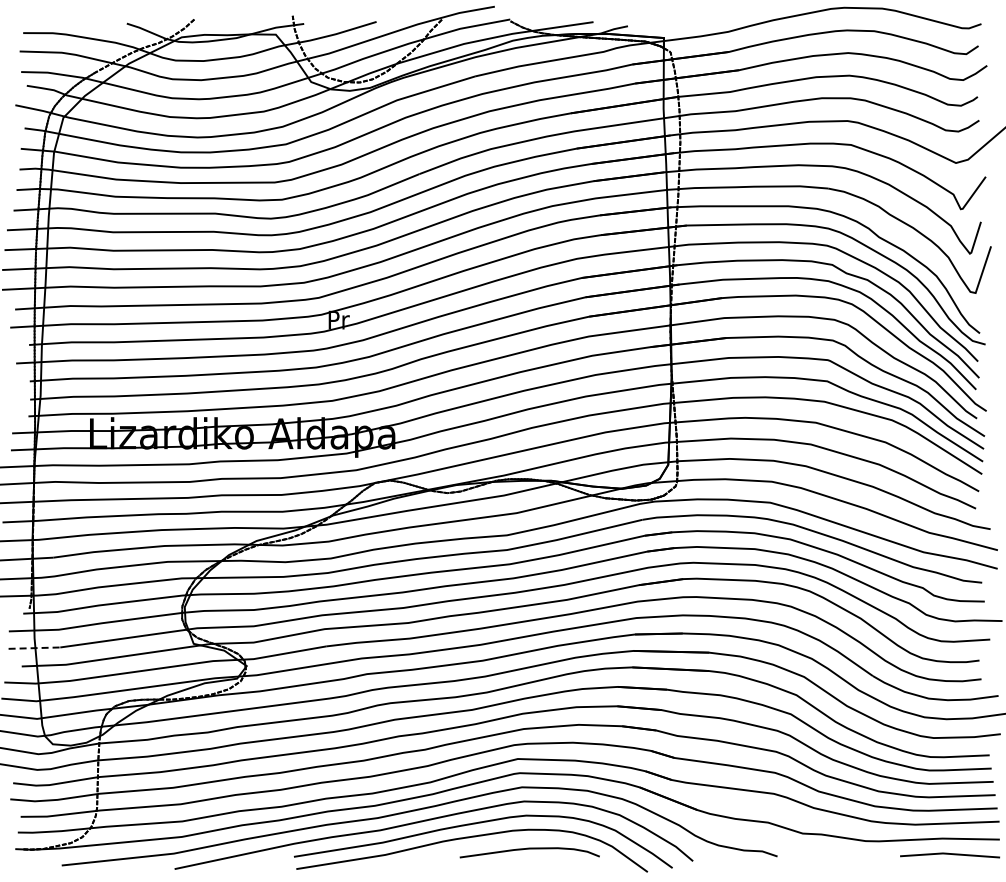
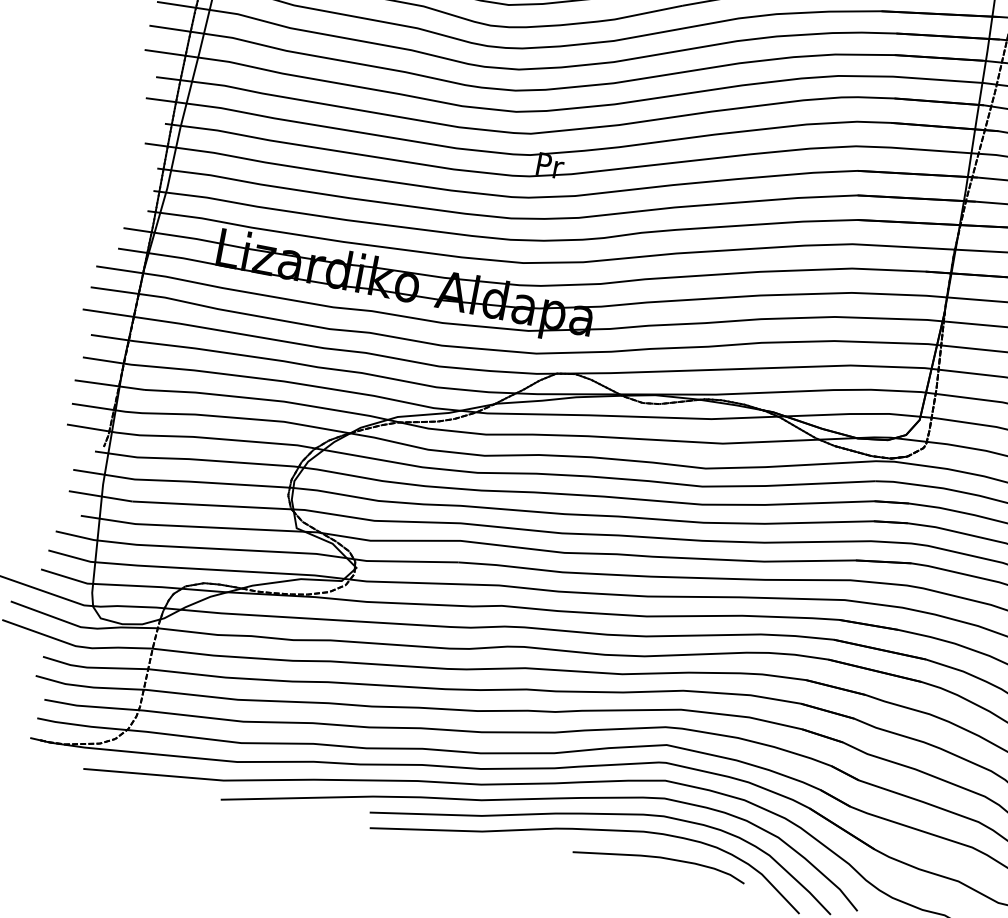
line: (34, 648) -> (100, 496), dashed -> solid

